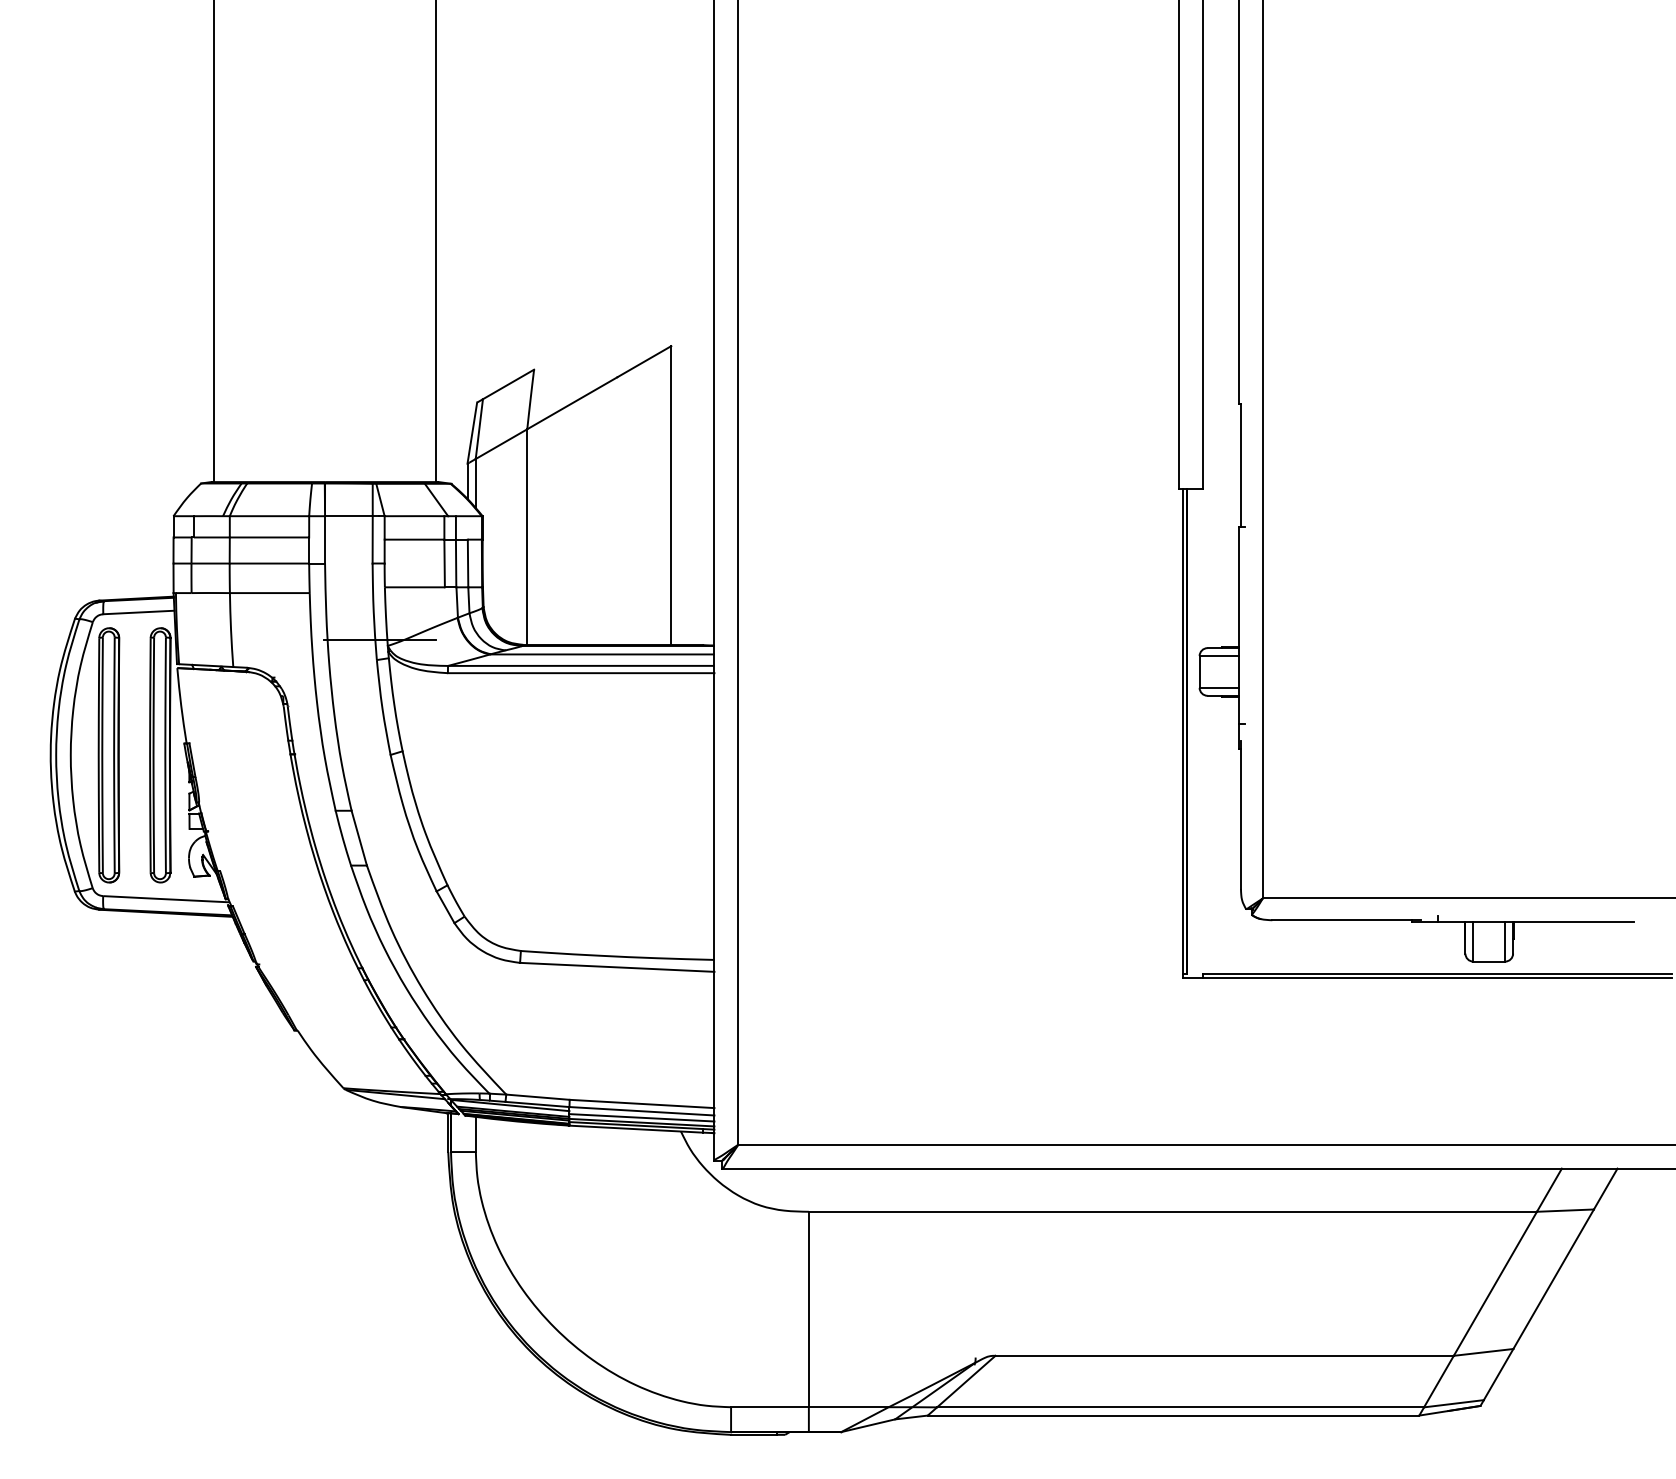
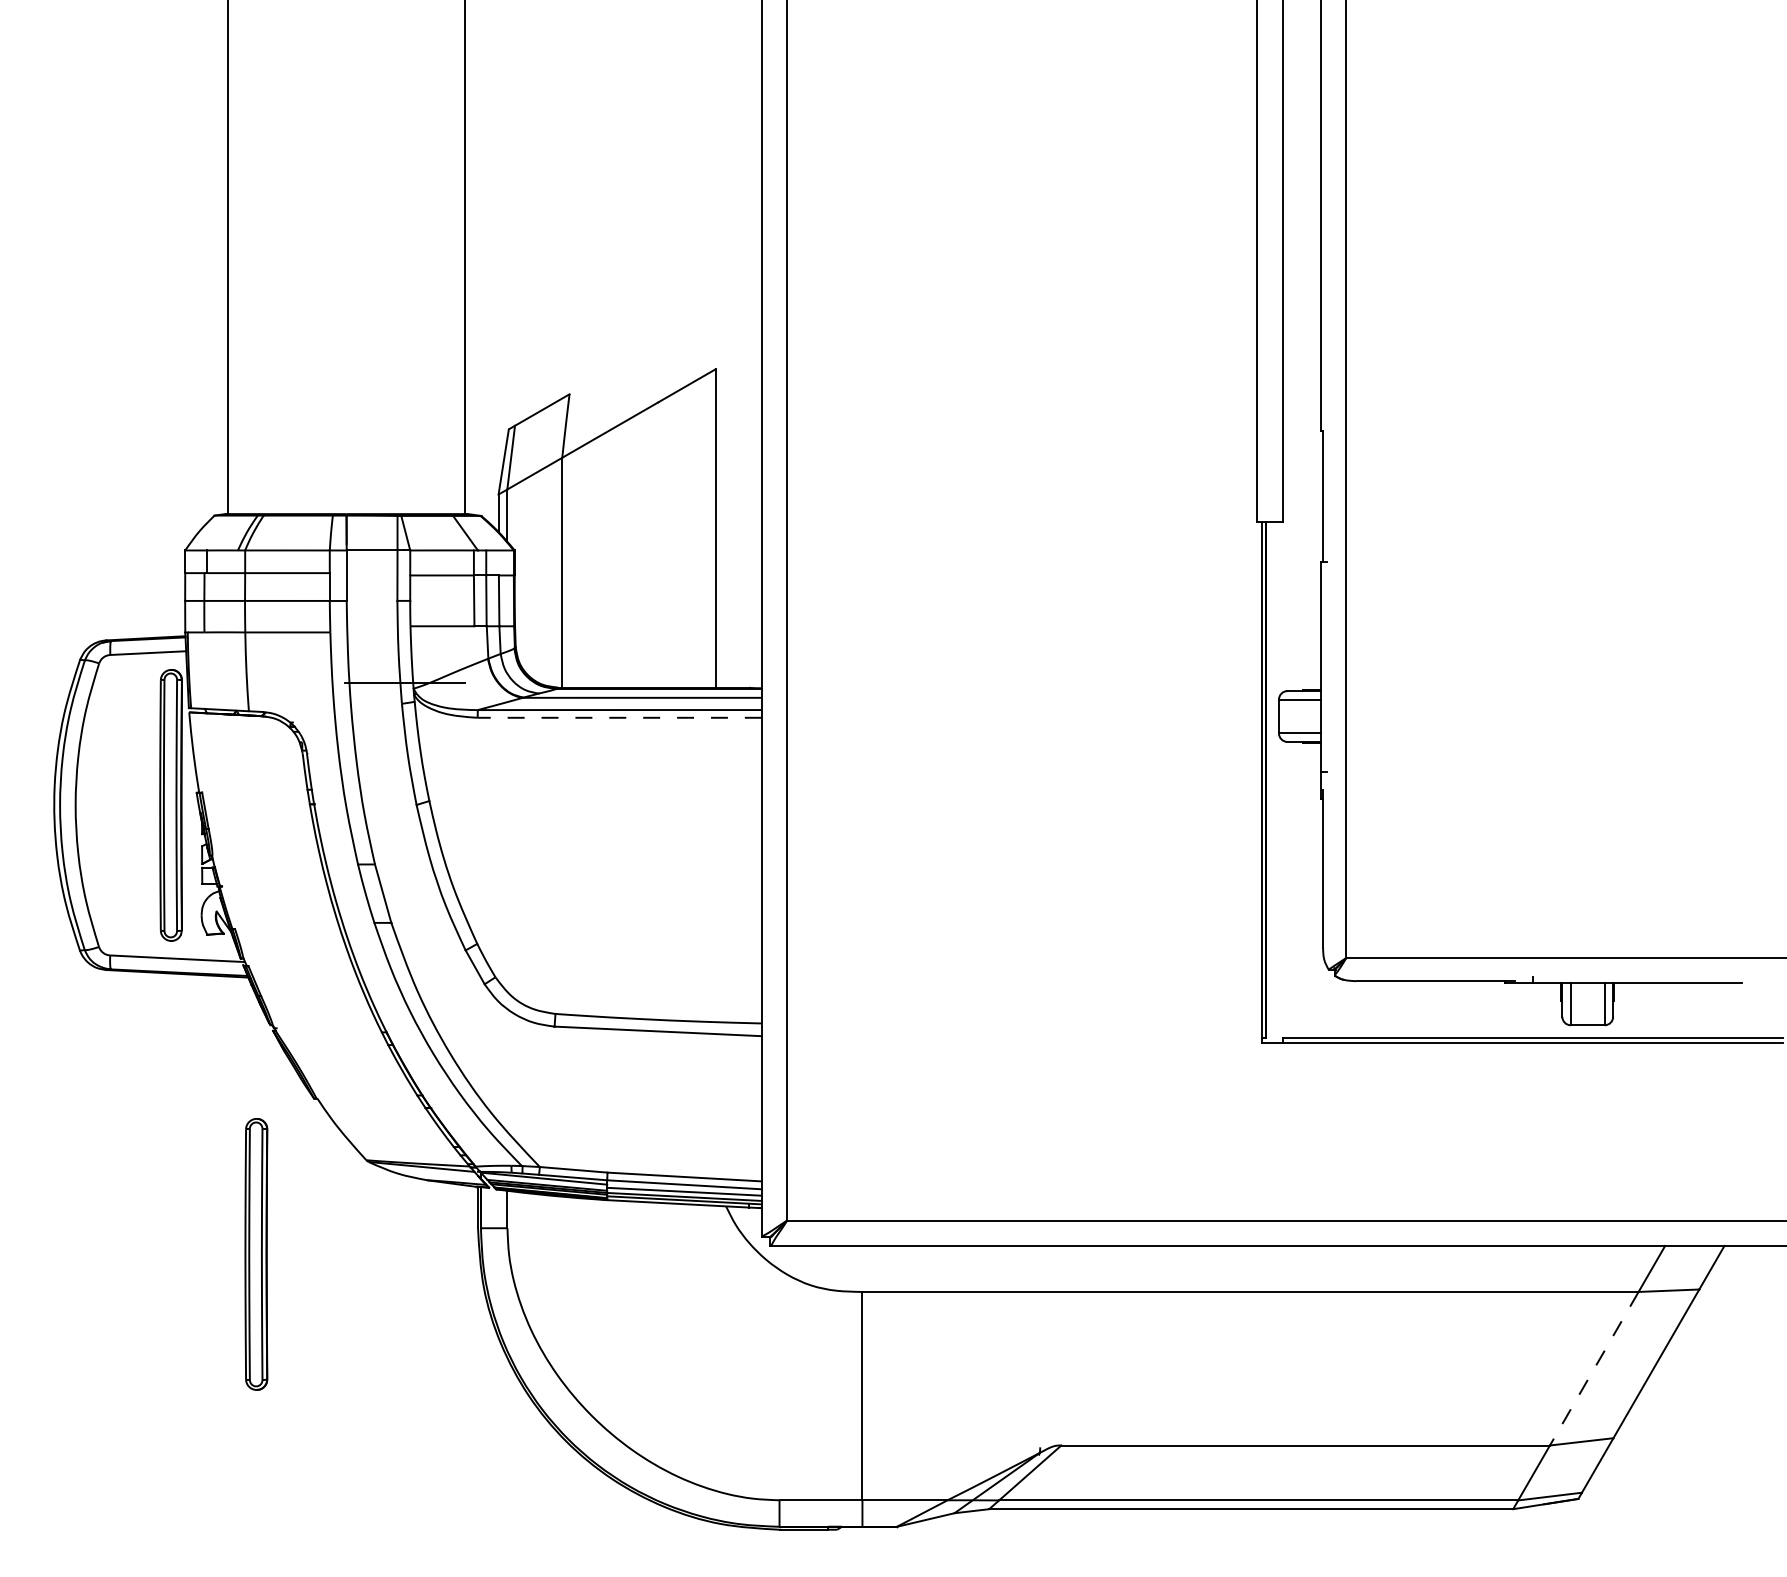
line: (580, 672) -> (619, 717), solid -> dashed
part: (109, 755) -> (256, 1254), moved
line: (1495, 1283) -> (1594, 1368), solid -> dashed

